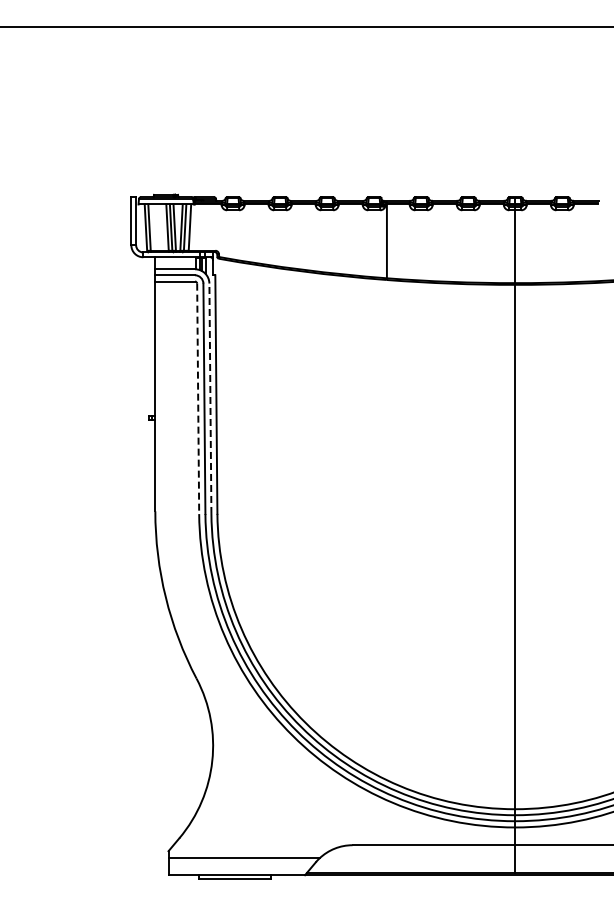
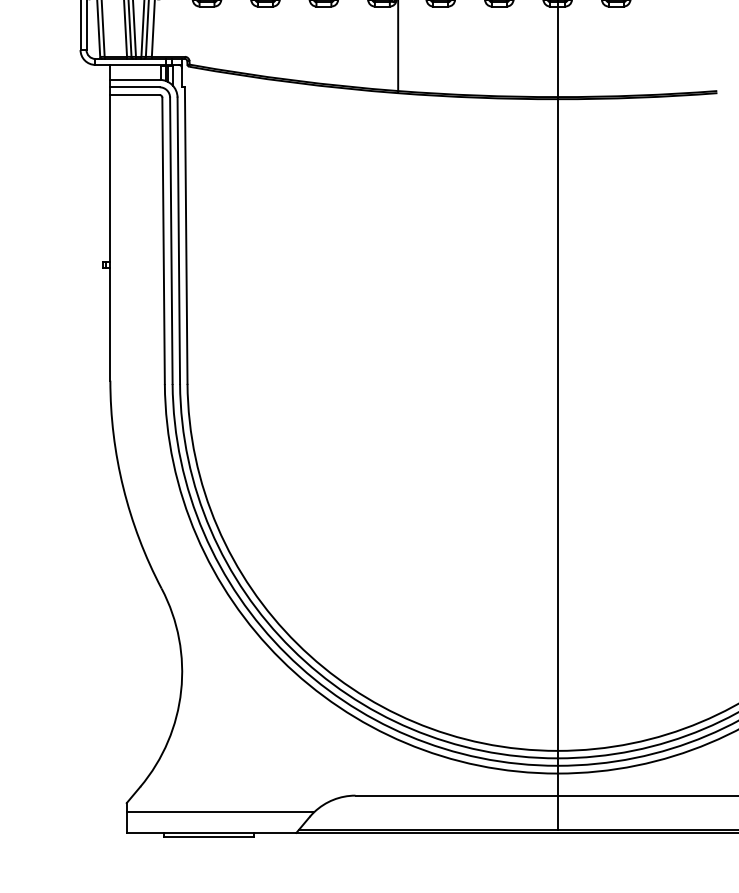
line: (210, 398) -> (178, 240), dashed -> solid
line: (198, 399) -> (164, 241), dashed -> solid

